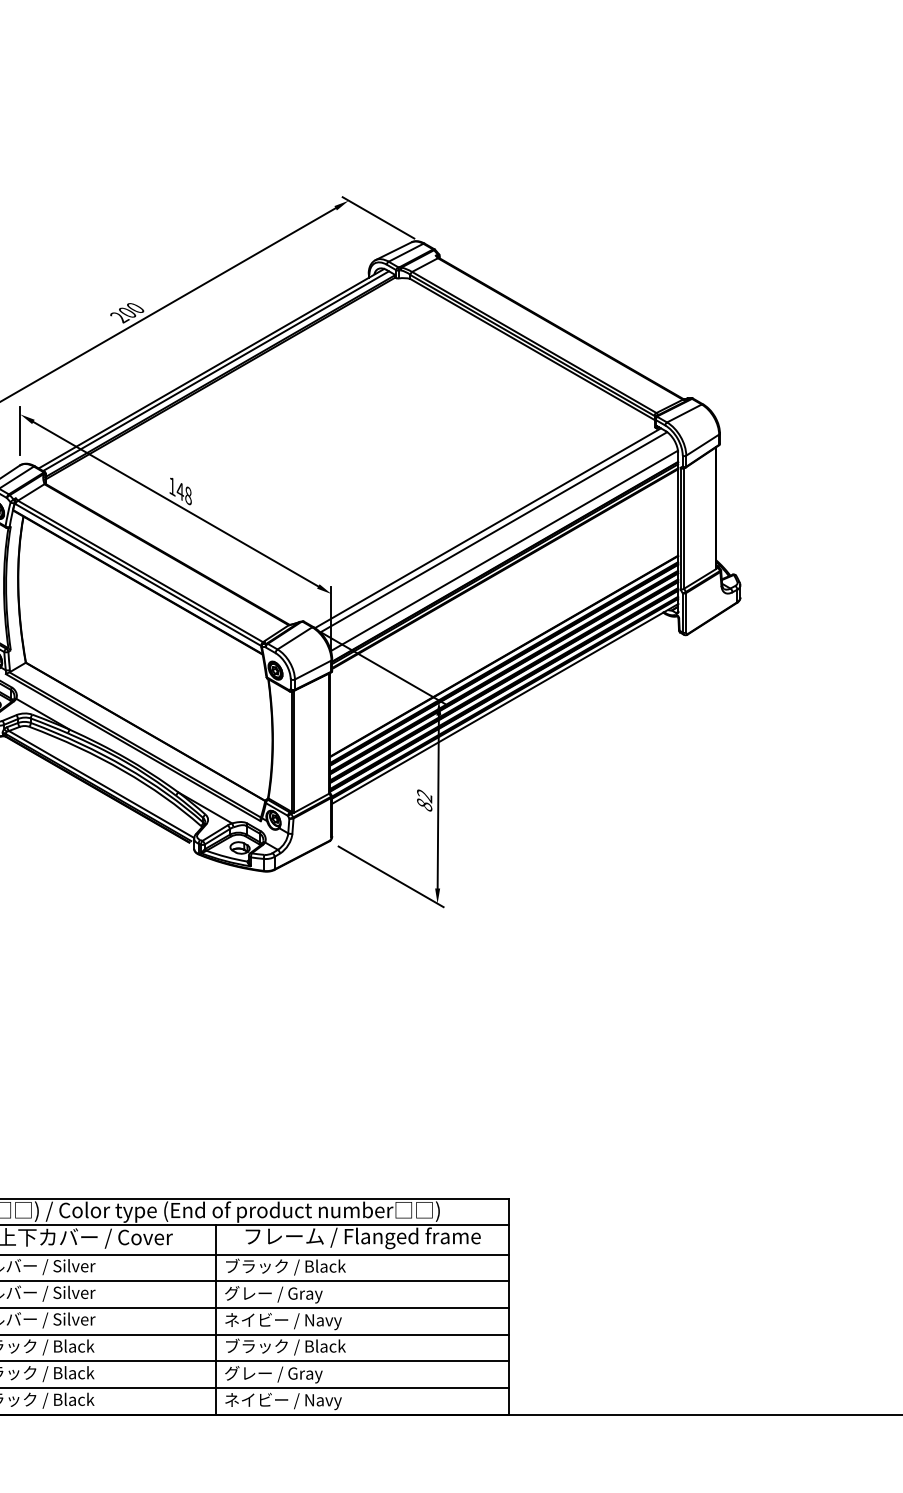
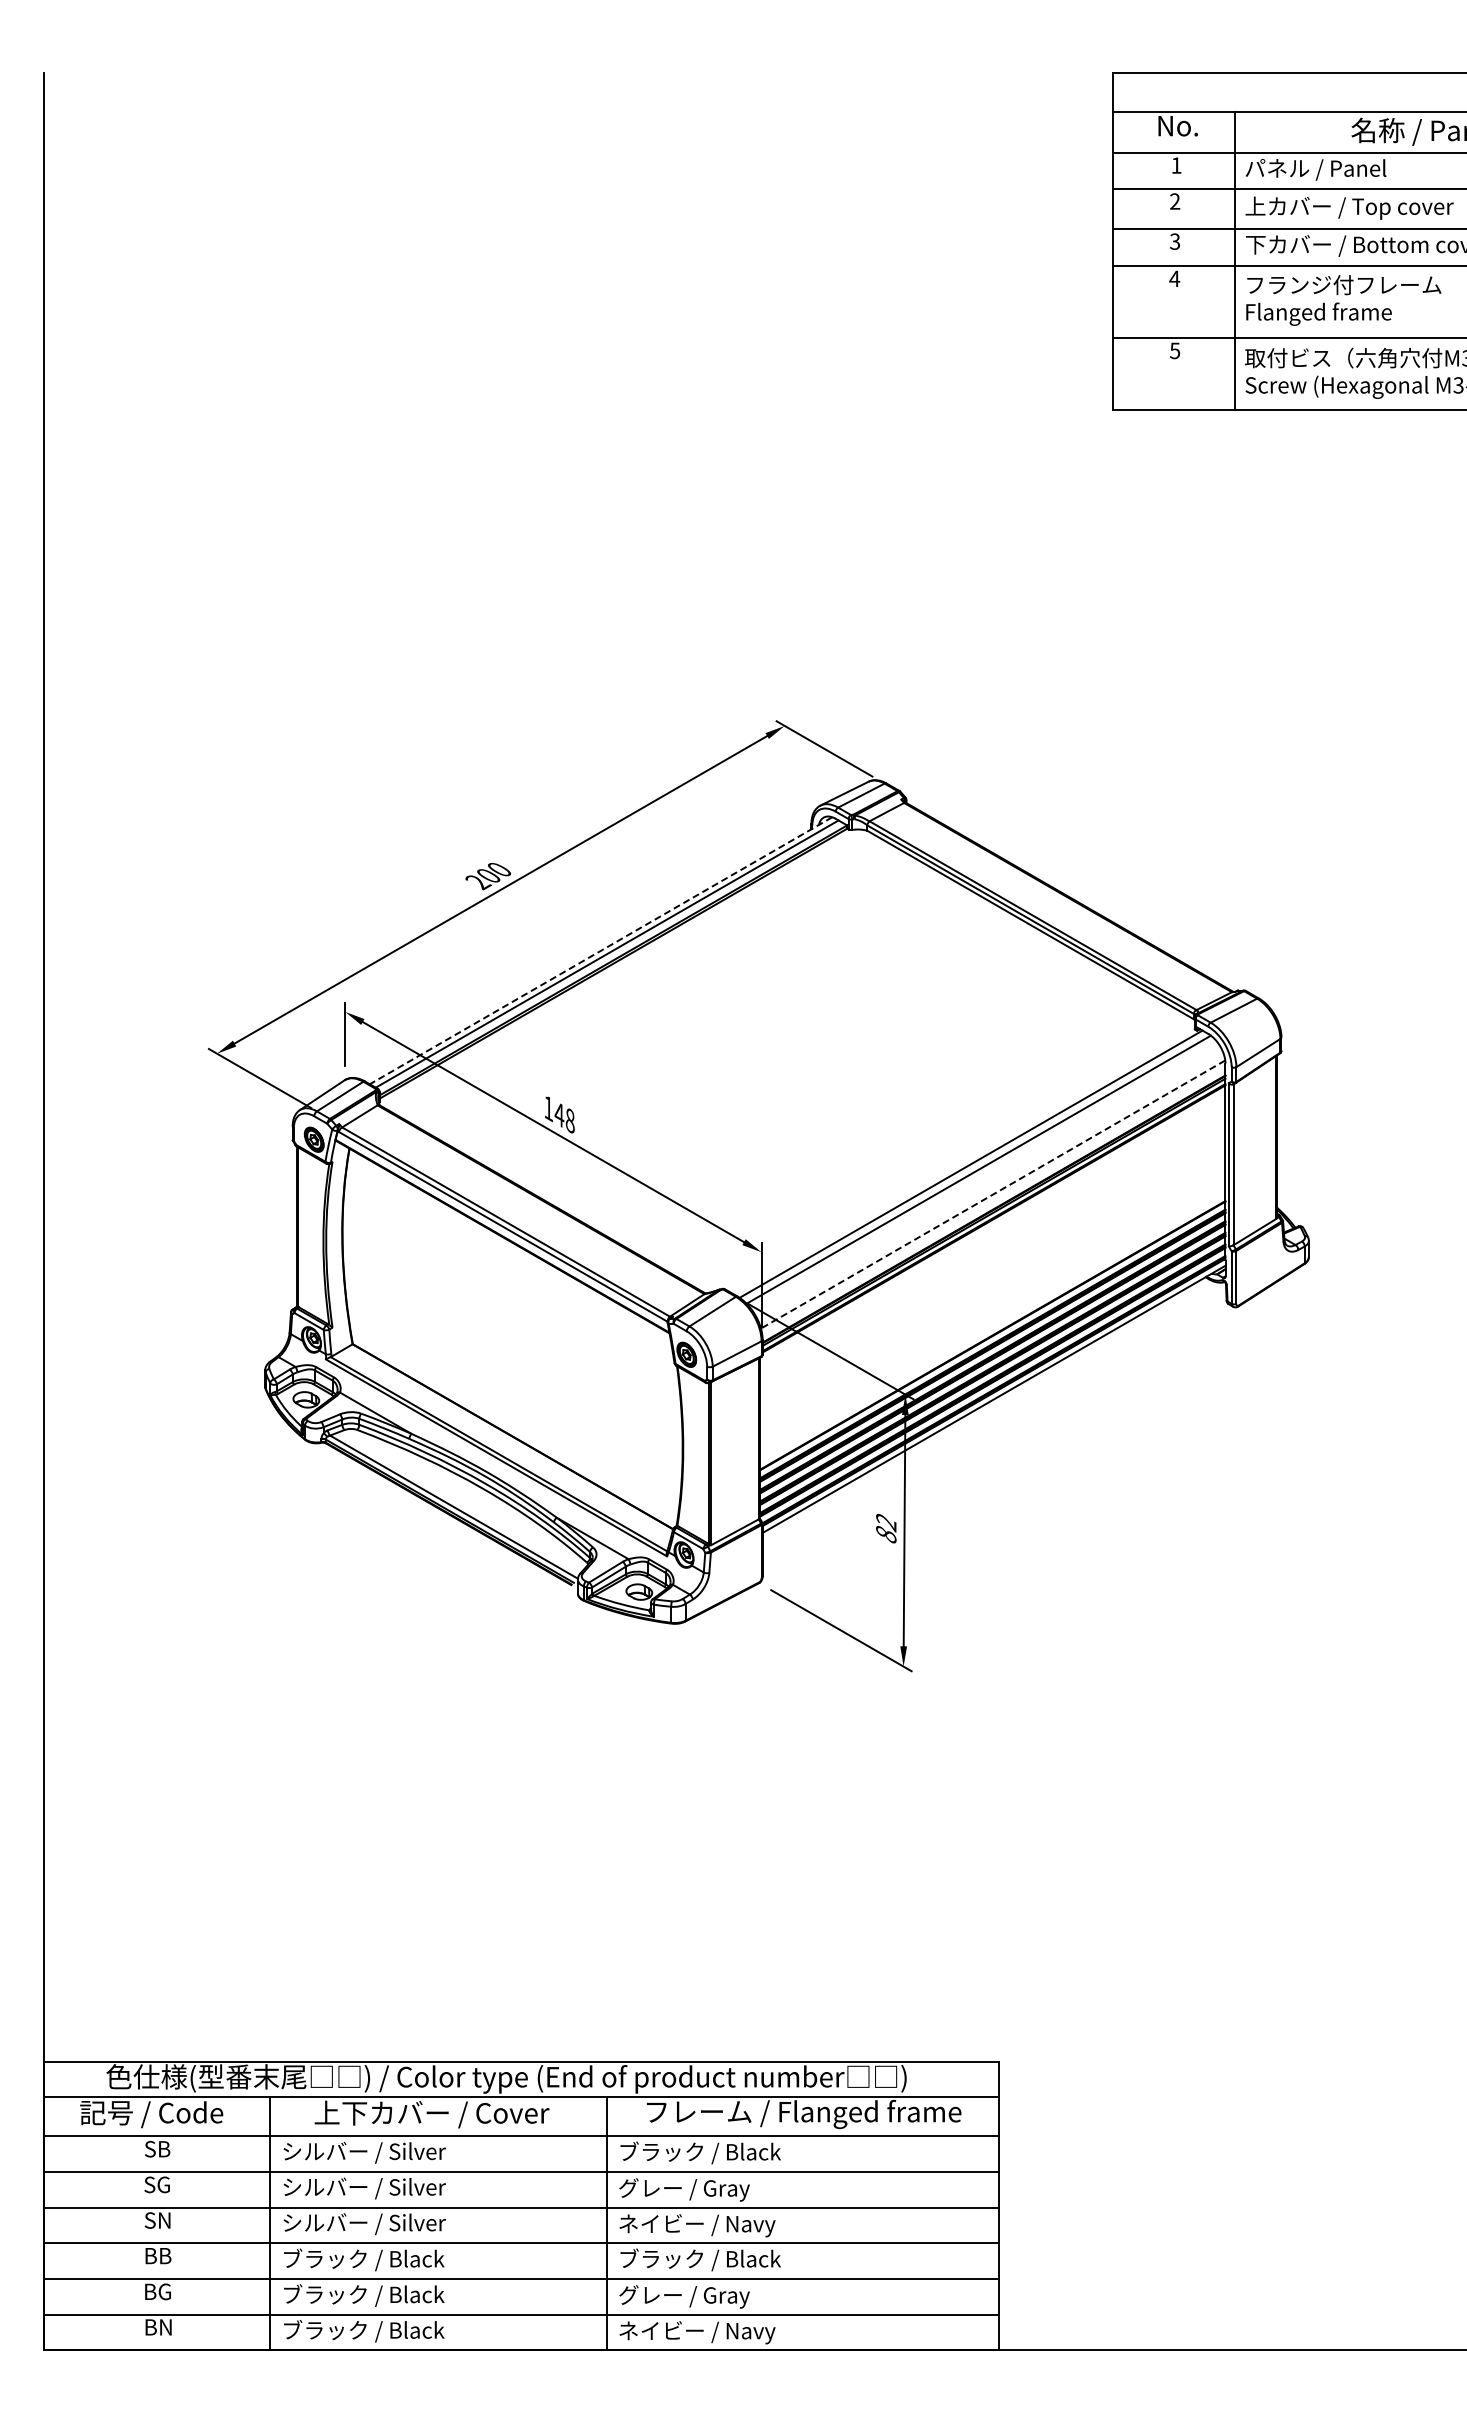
line: (211, 369) -> (600, 951), solid -> dashed
line: (504, 550) -> (992, 1194), solid -> dashed

